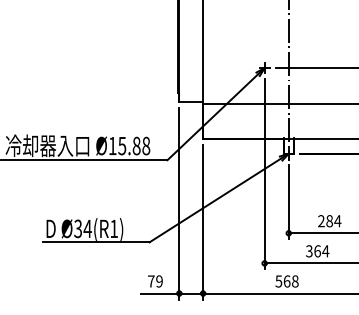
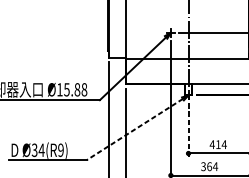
line: (215, 200) -> (134, 129), solid -> dashed
line: (288, 202) -> (188, 131), solid -> dashed
text: (325, 221) -> (215, 144), 284 -> 414
text: (113, 228) -> (60, 150), Ø34(R1) -> Ø34(R9)

